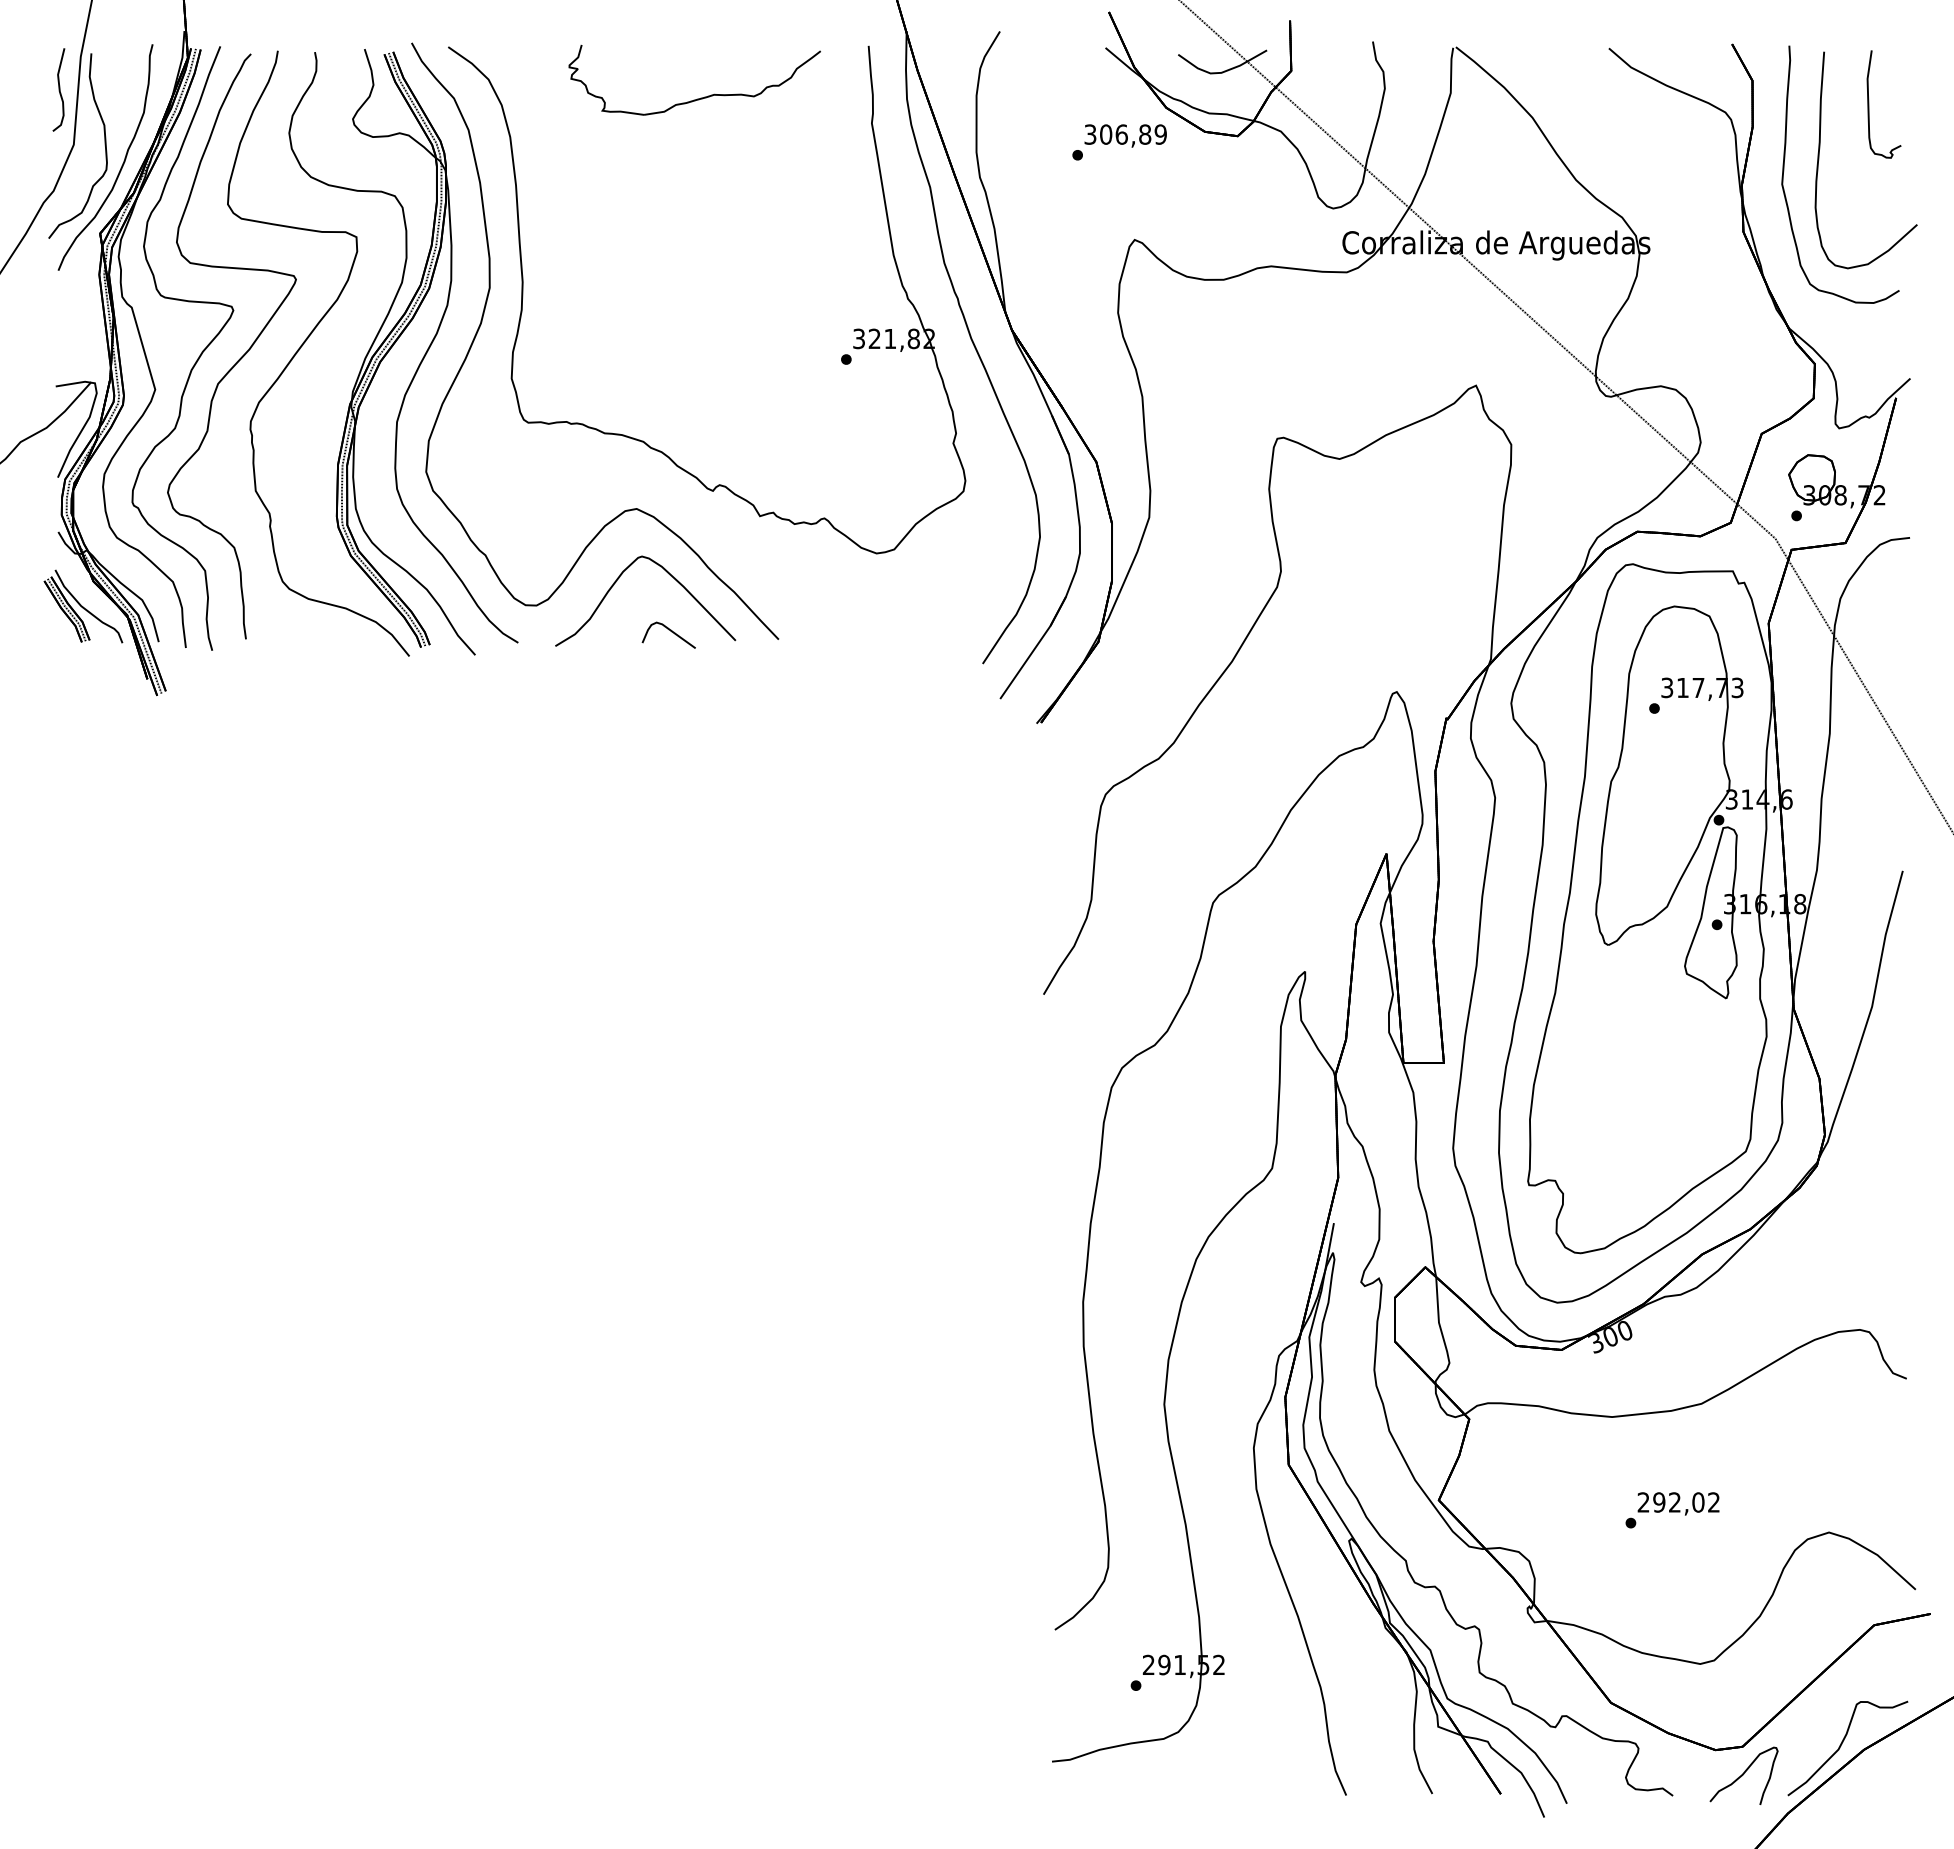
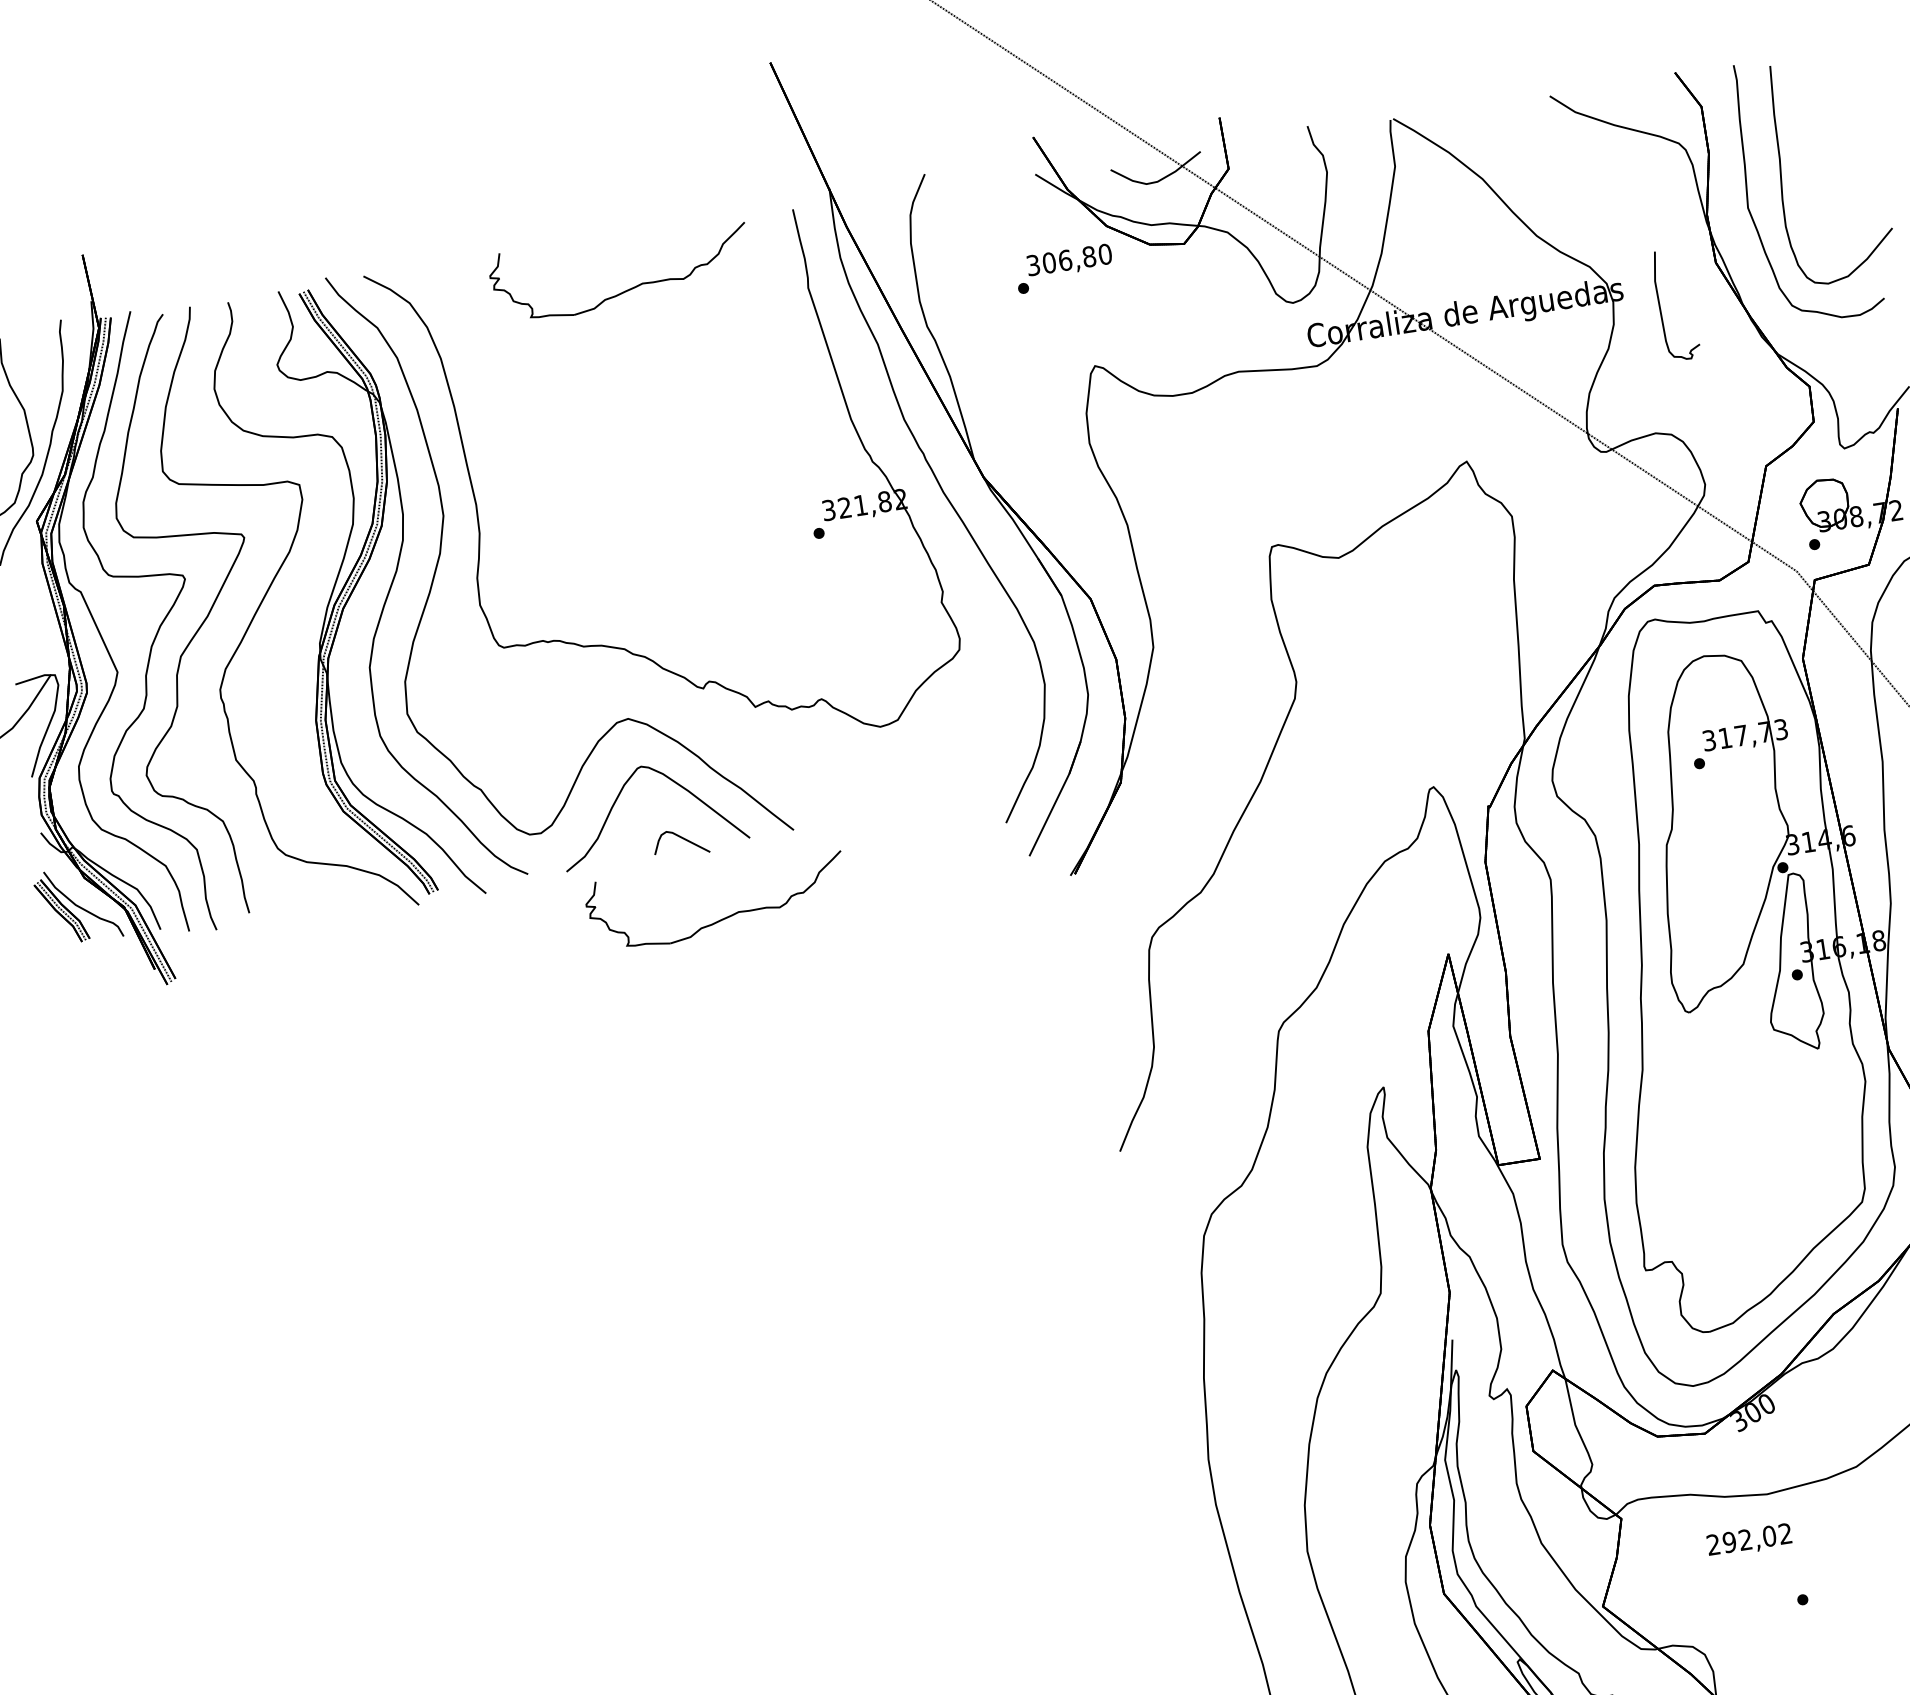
part: (1869, 104) -> (1661, 307), moved
text: (1160, 134) -> (1104, 254), 306,89 -> 306,80
part: (700, 712) -> (725, 916), added
text: (1678, 1503) -> (1749, 1540), moved

